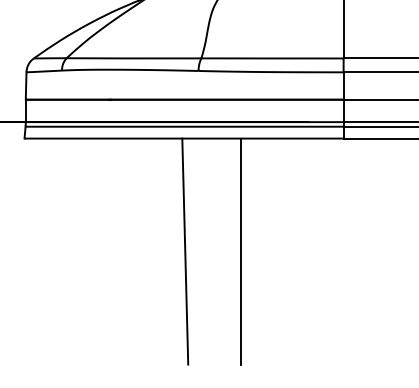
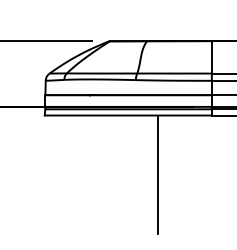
line: (184, 251) -> (128, 174), removed

